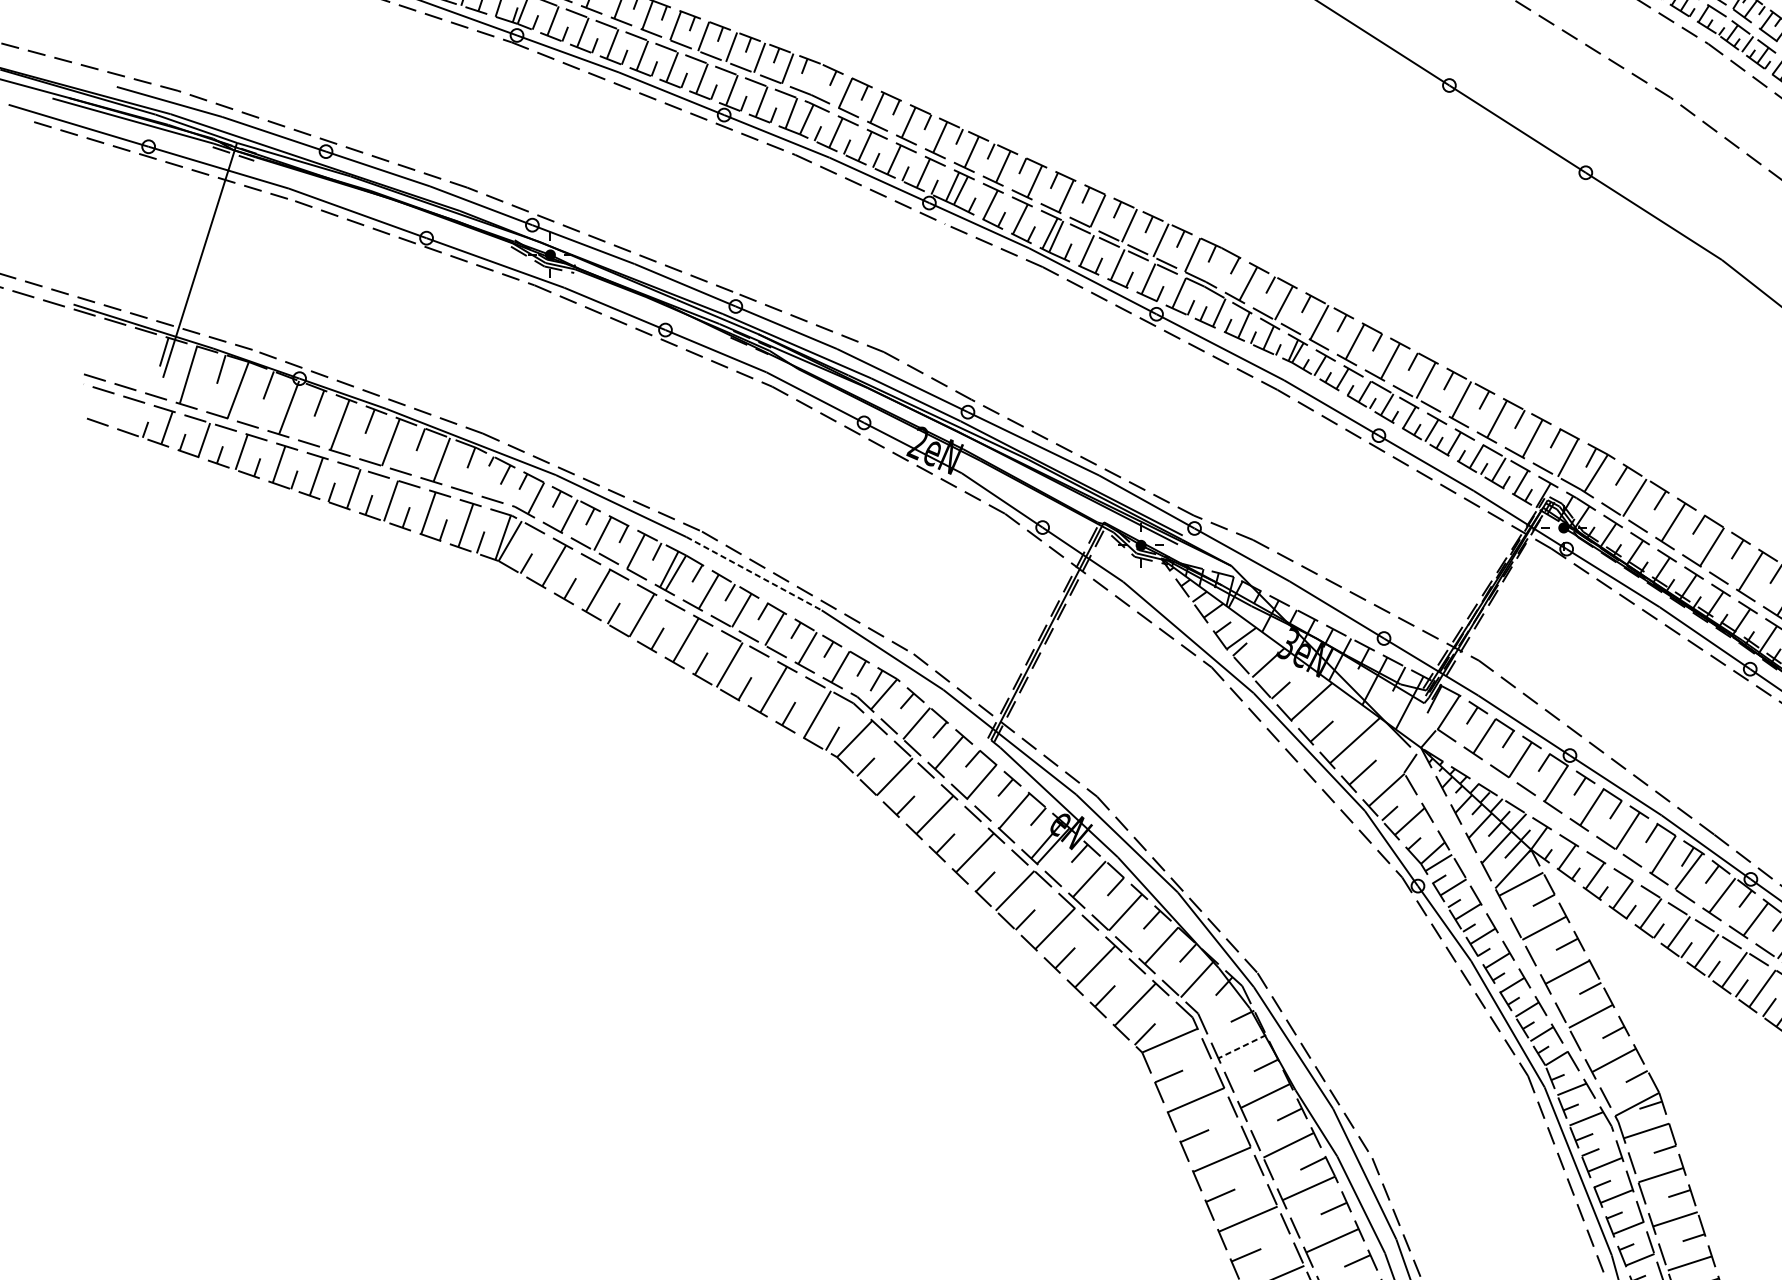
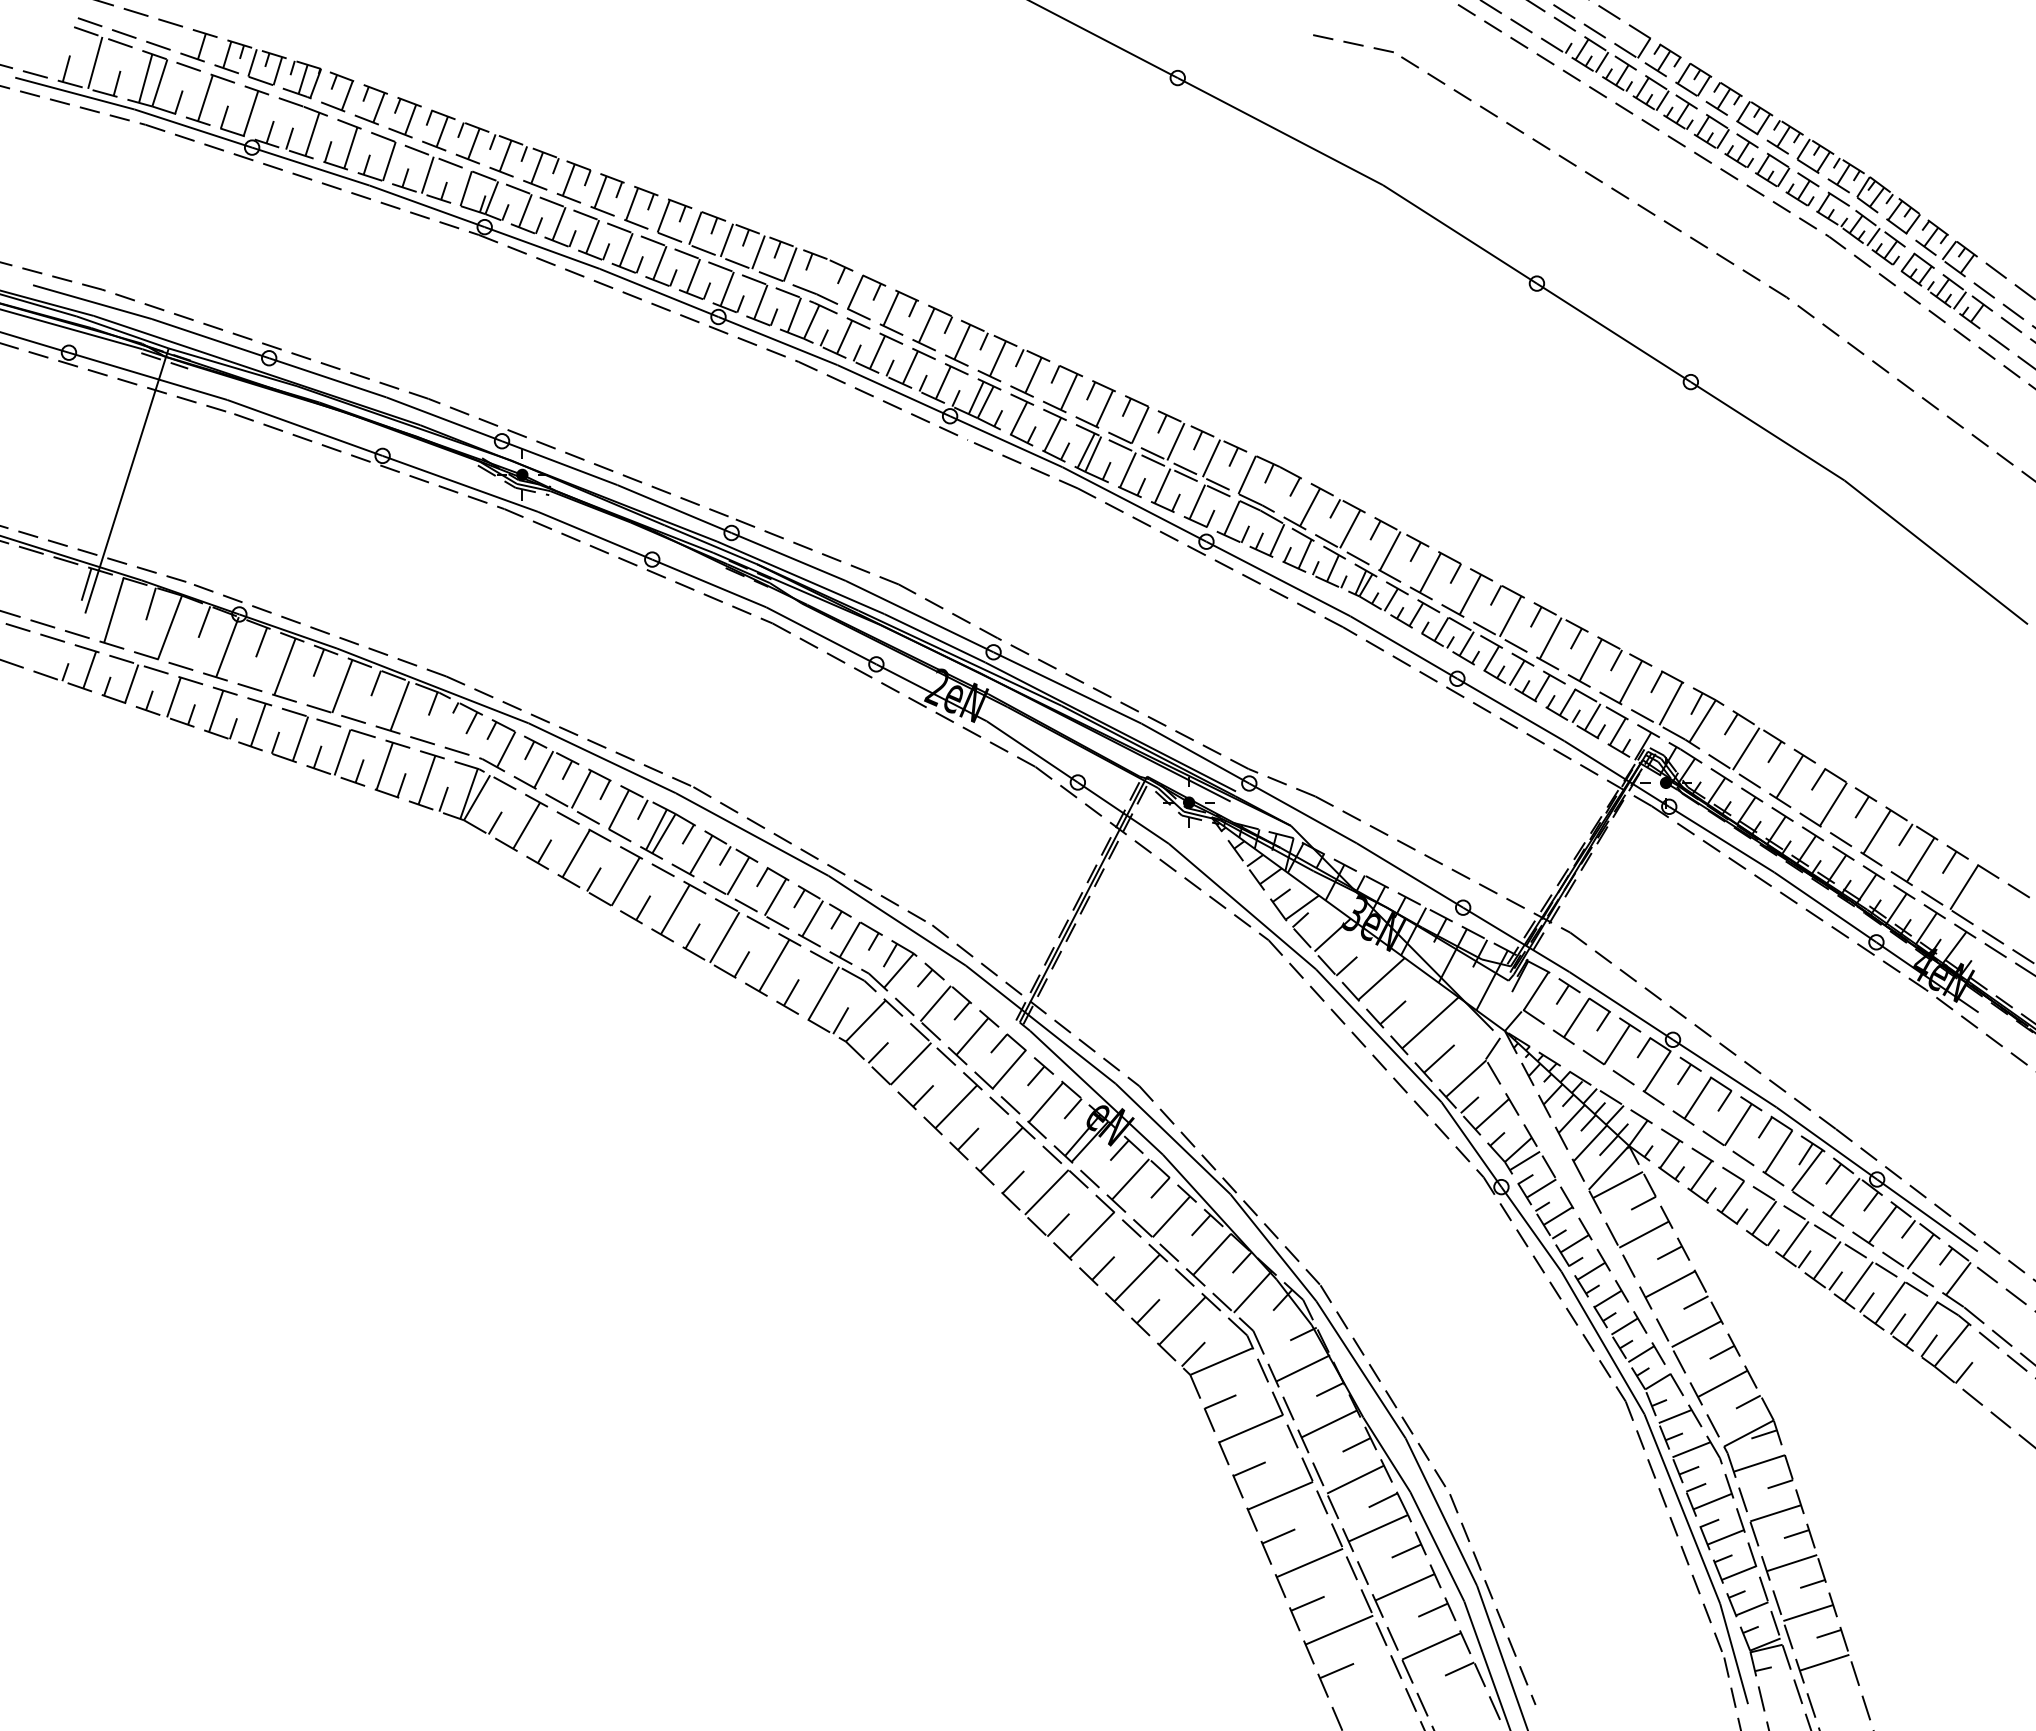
line: (754, 573) -> (752, 834), dashed -> solid
line: (1242, 1046) -> (1303, 1368), dashed -> solid

